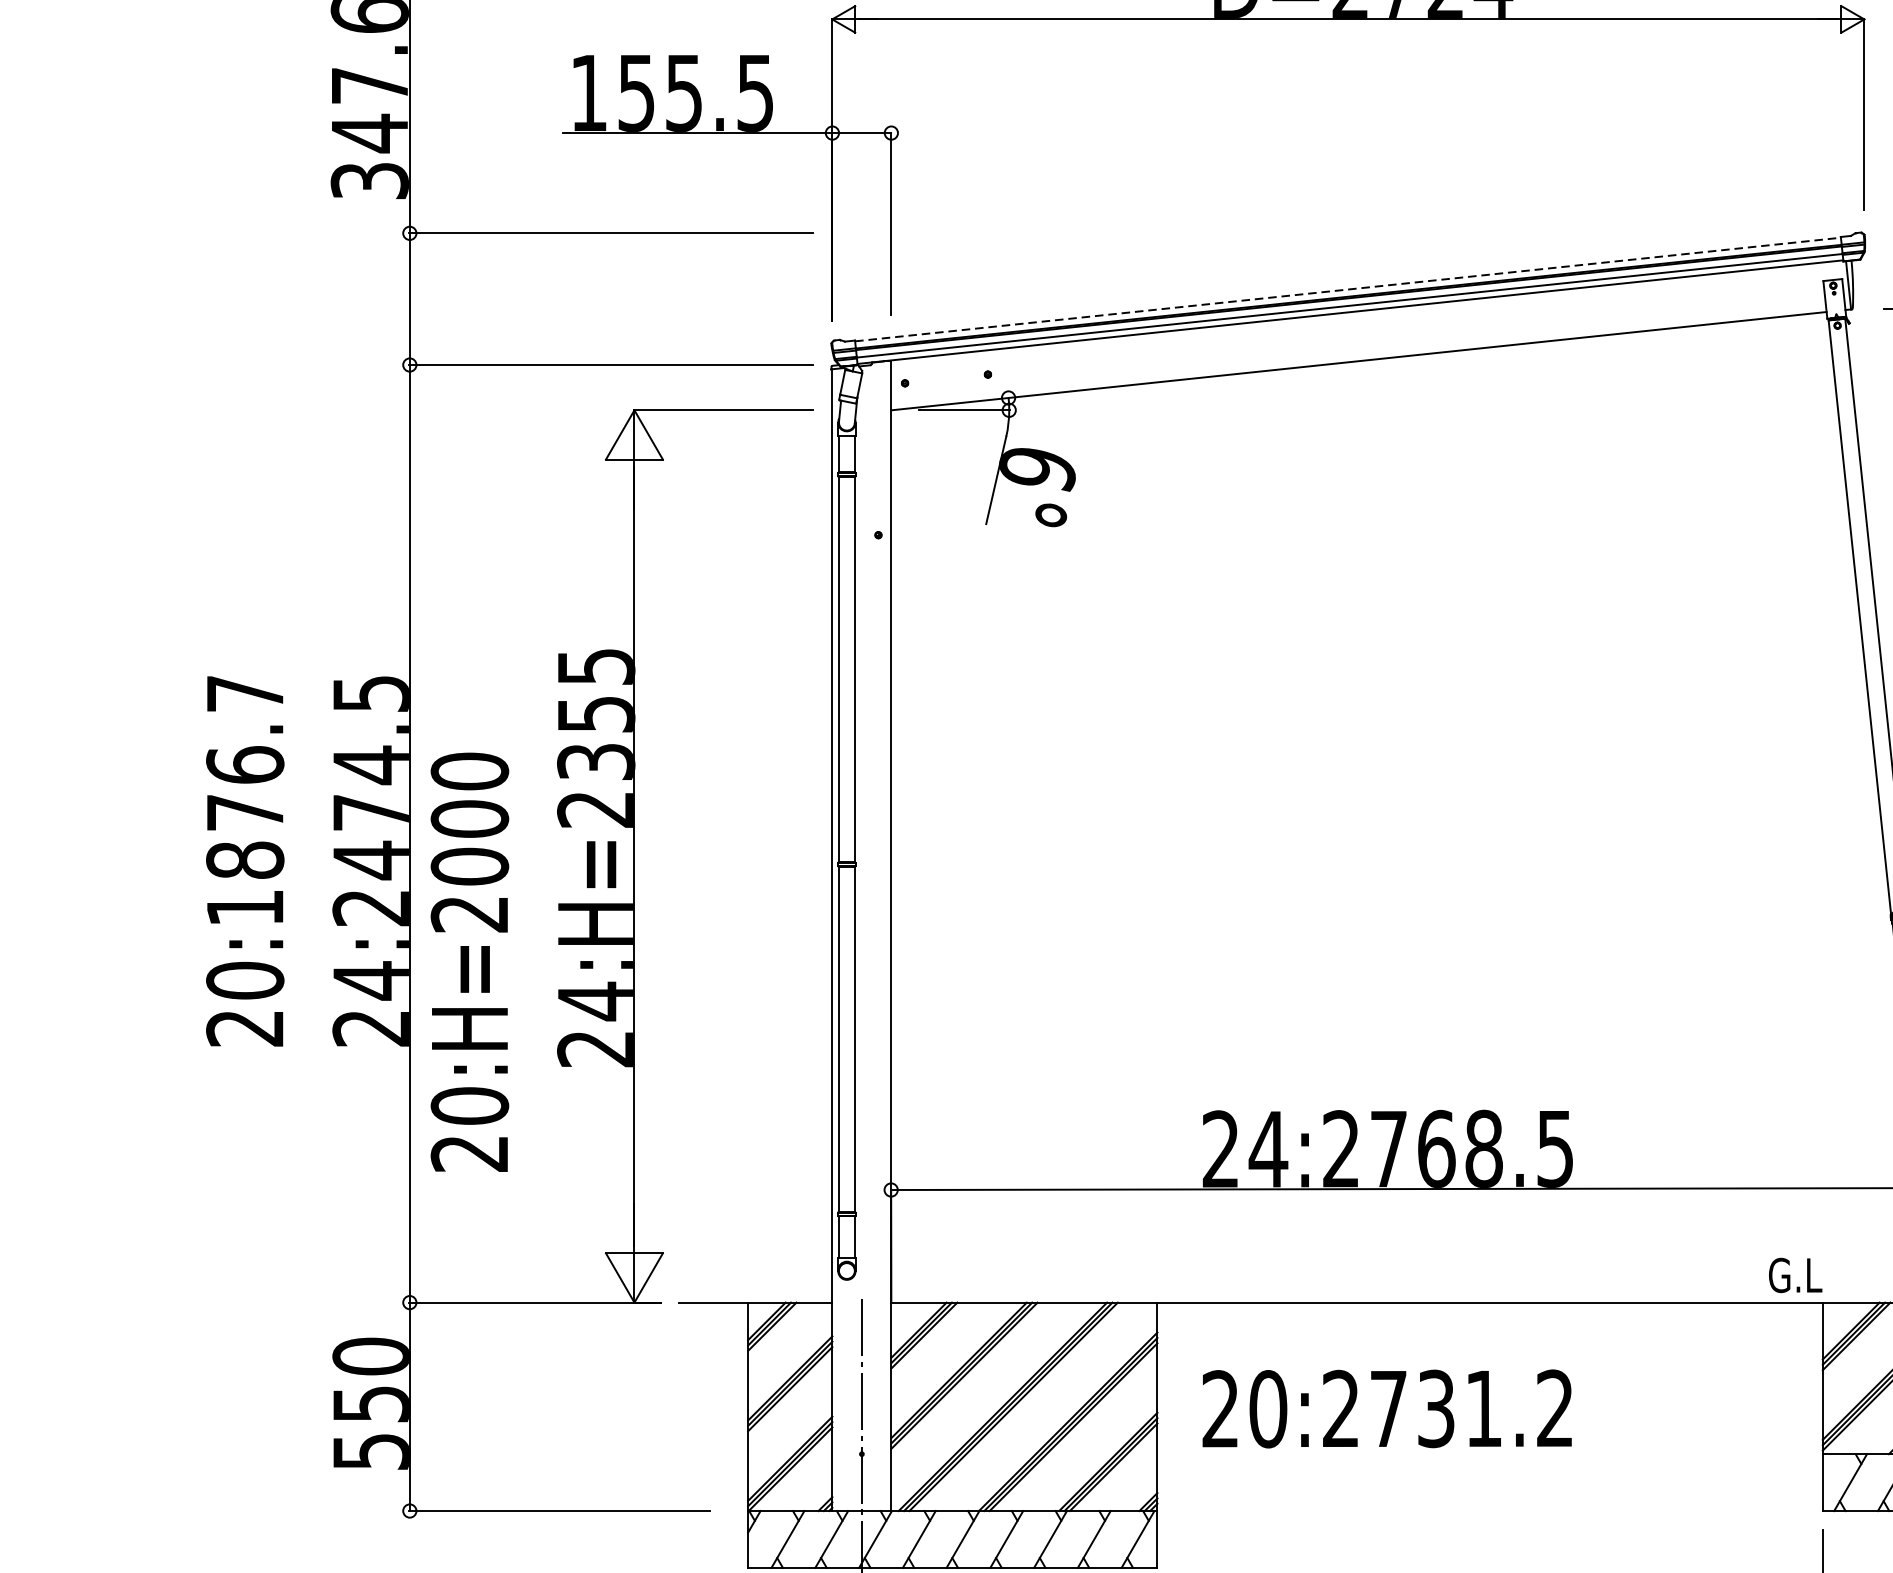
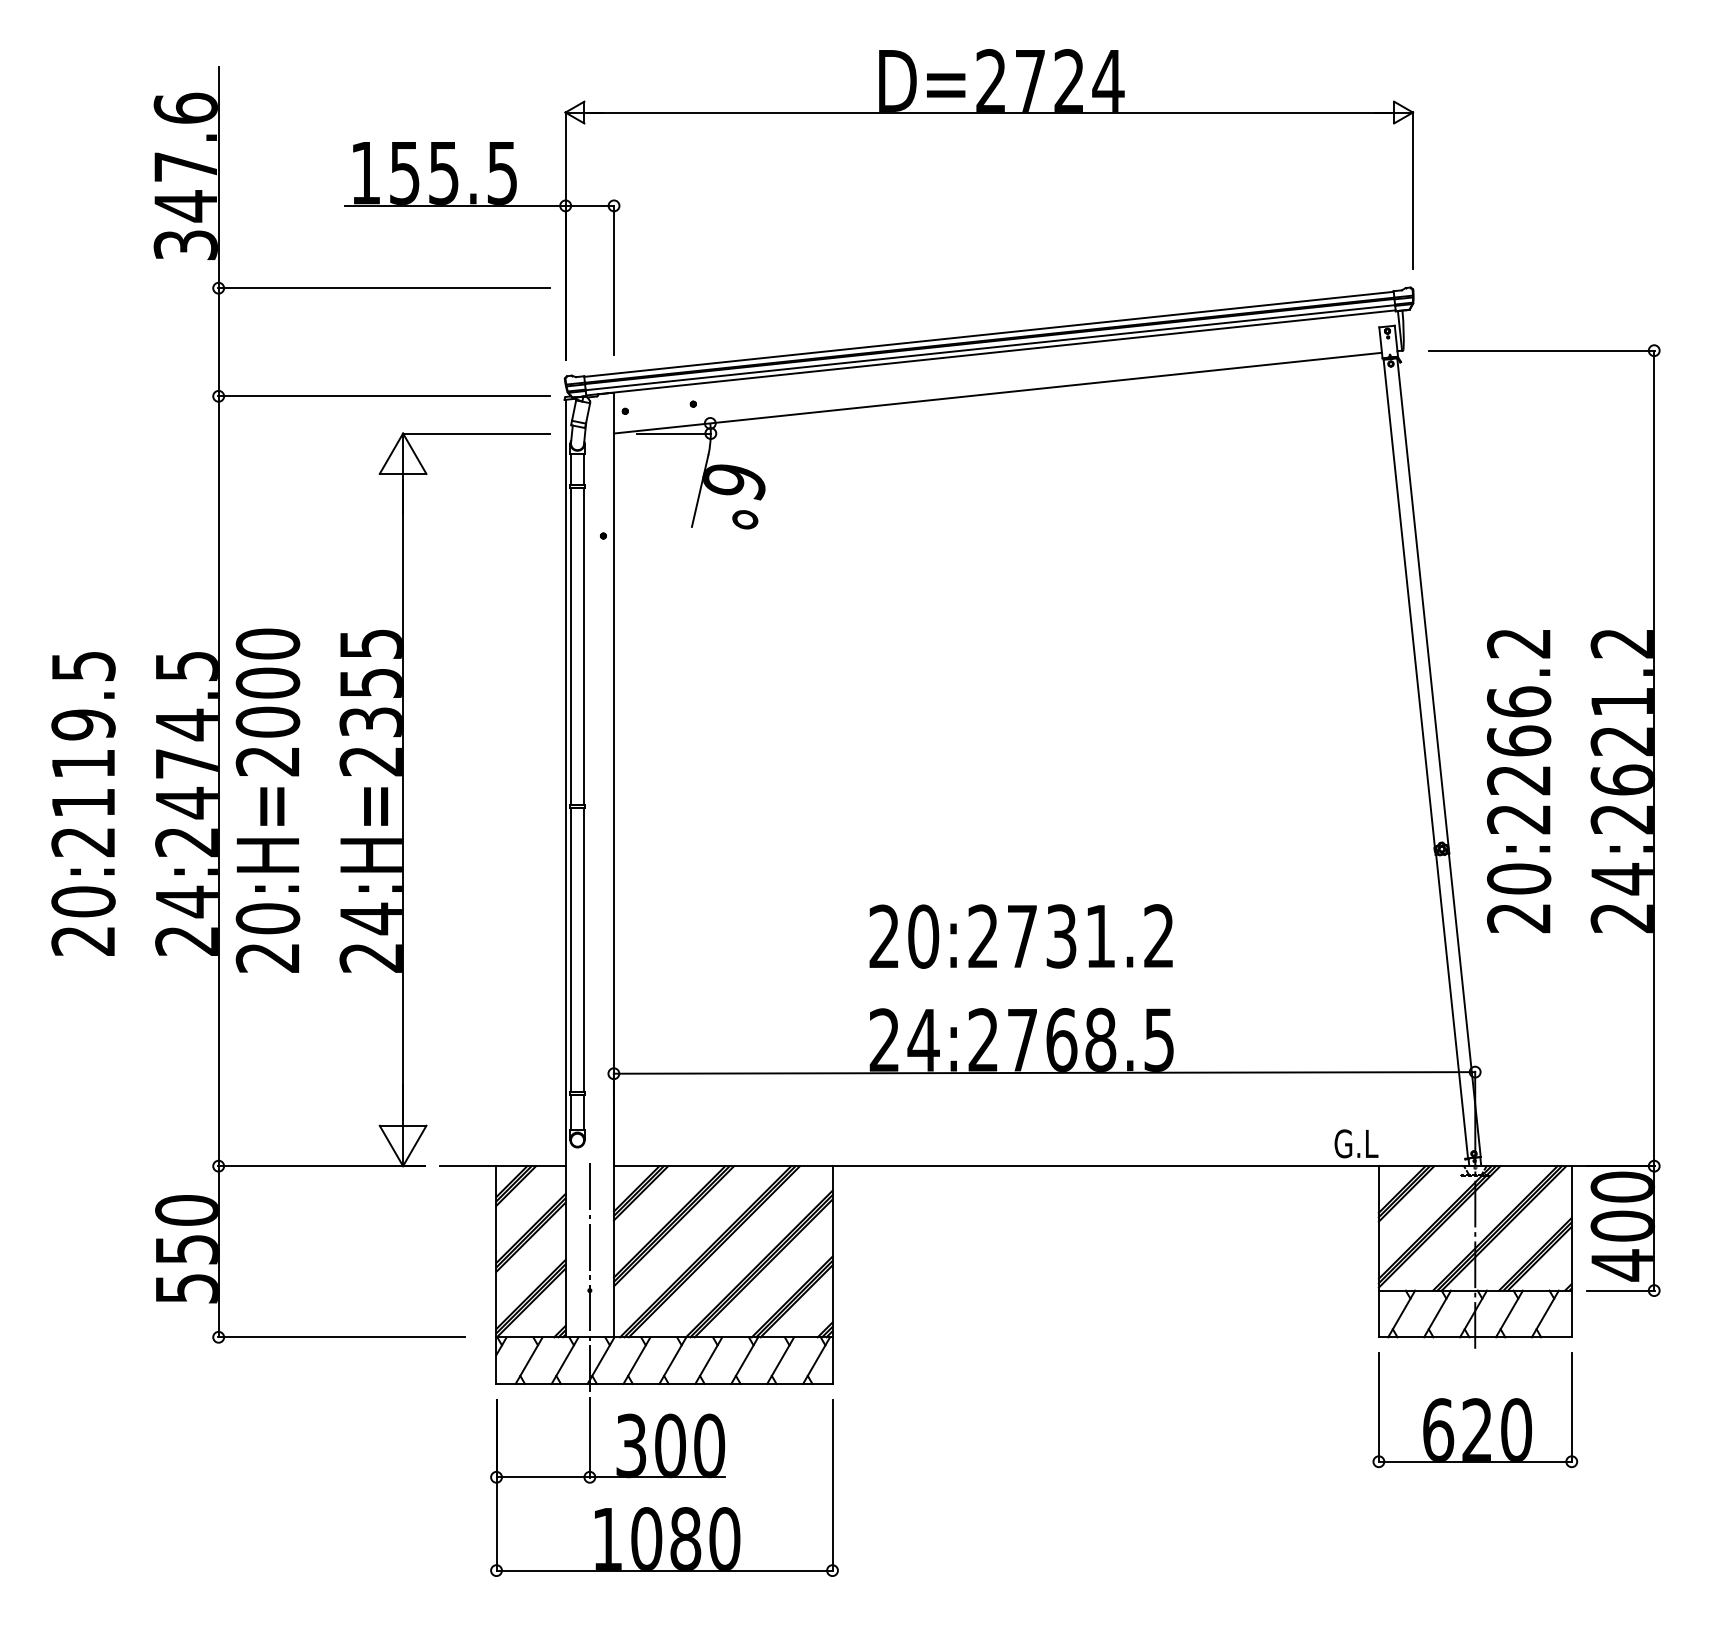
line: (1348, 289) -> (989, 334), dashed -> solid
text: (245, 801) -> (83, 754), 20:1876.7 -> 20:2119.5
text: (469, 961) -> (267, 800), moved
text: (1386, 1408) -> (1020, 936), moved

